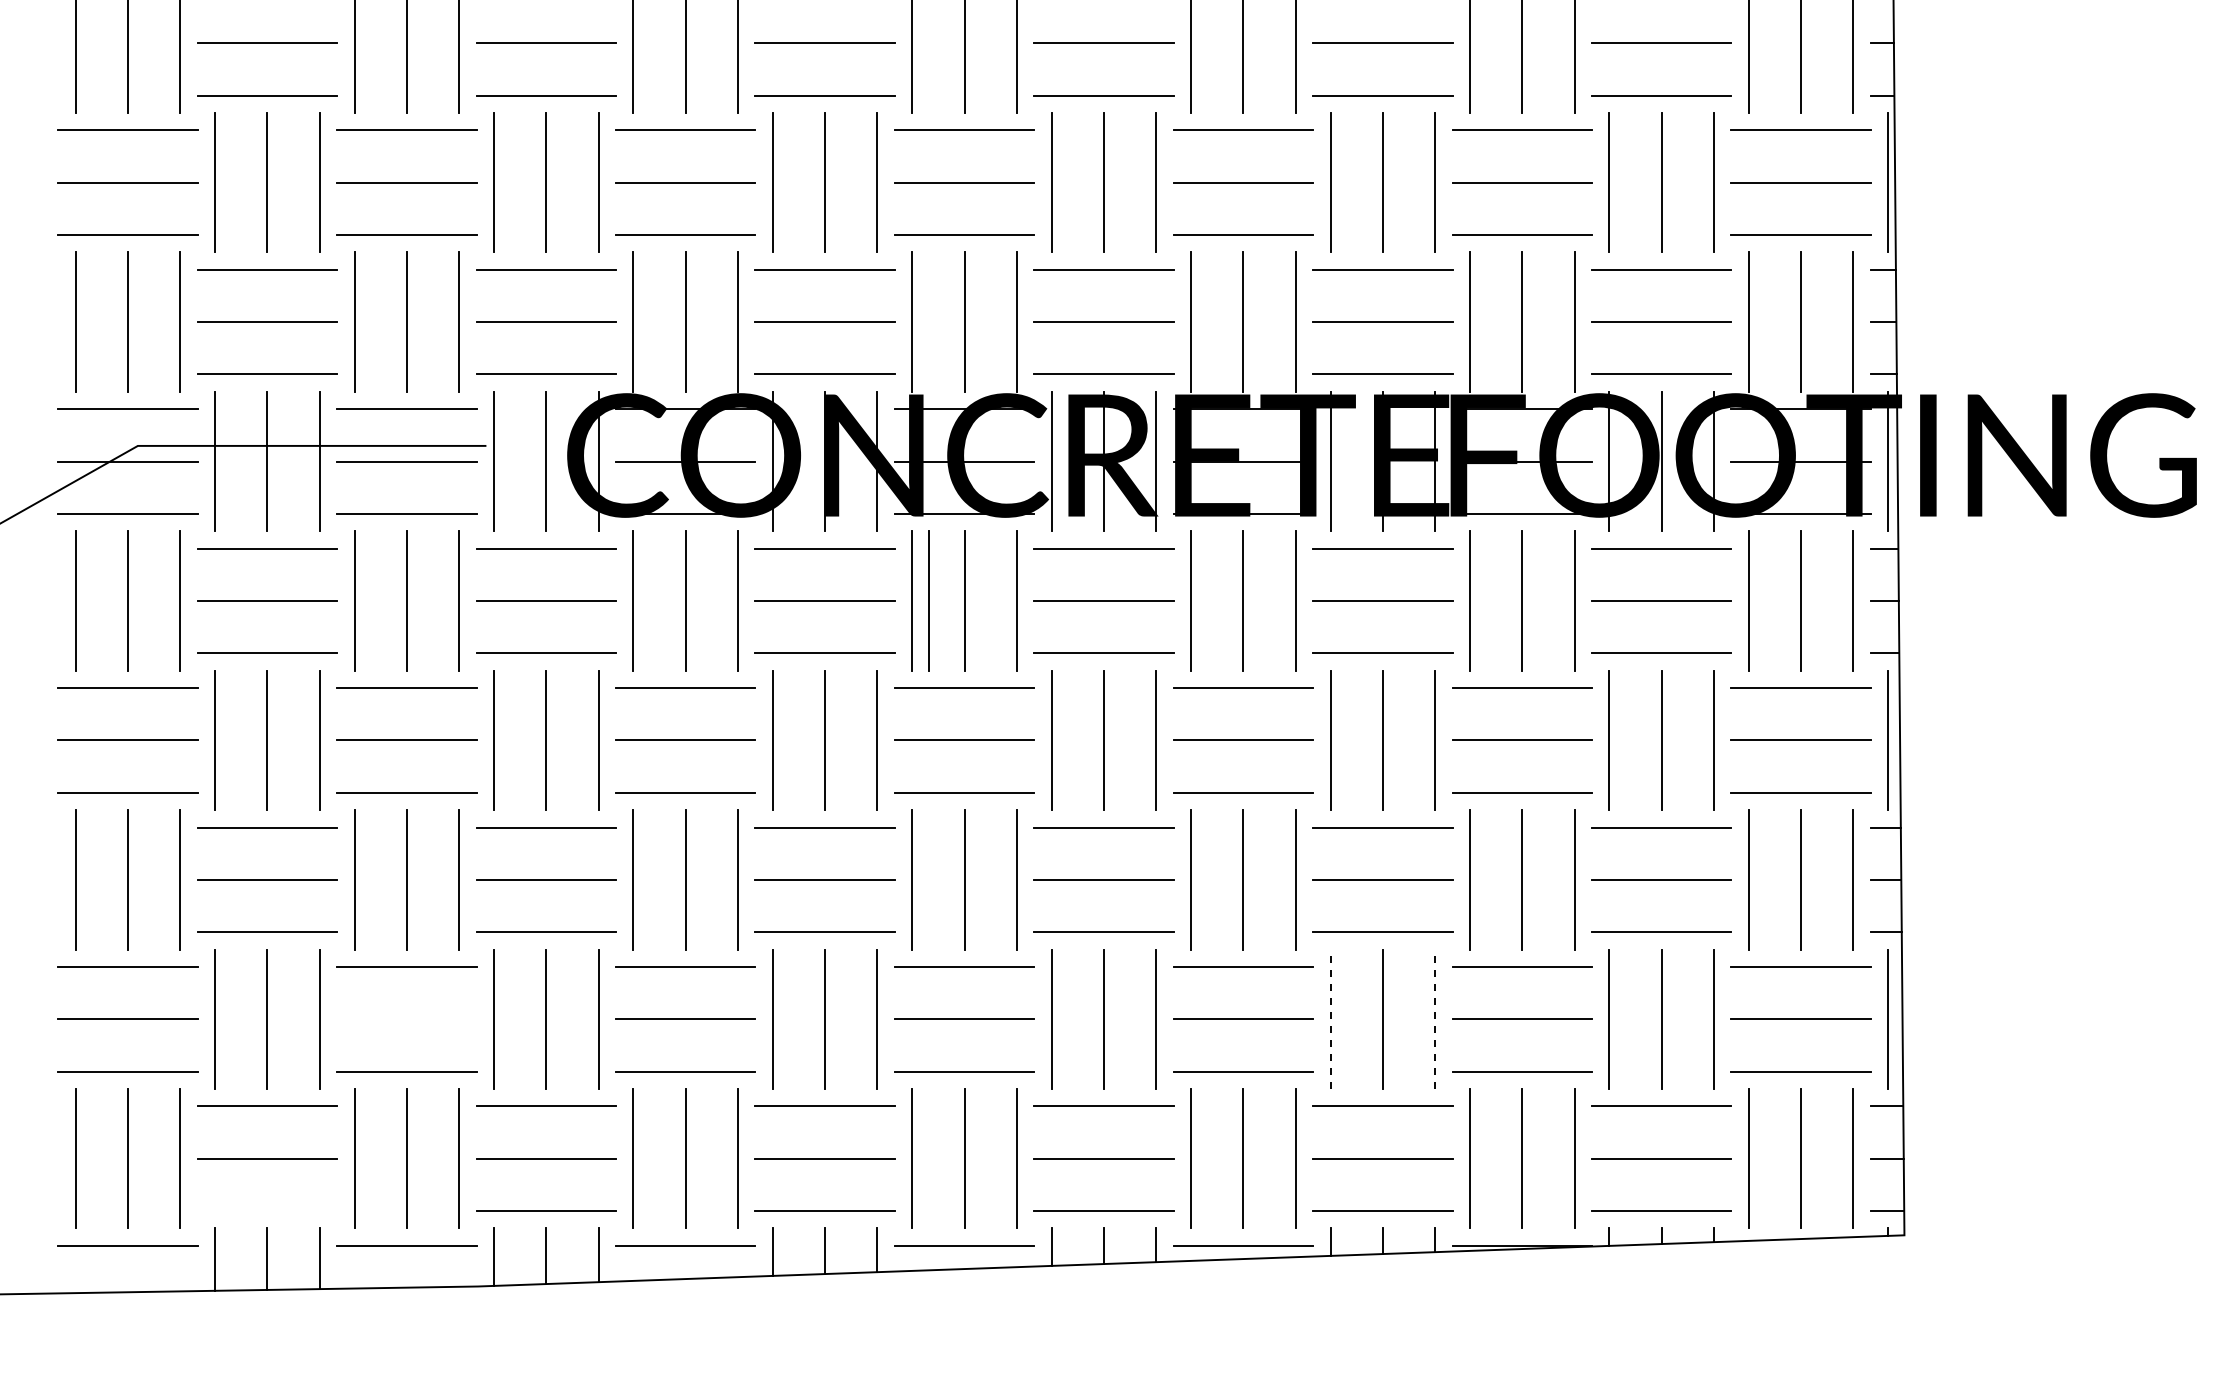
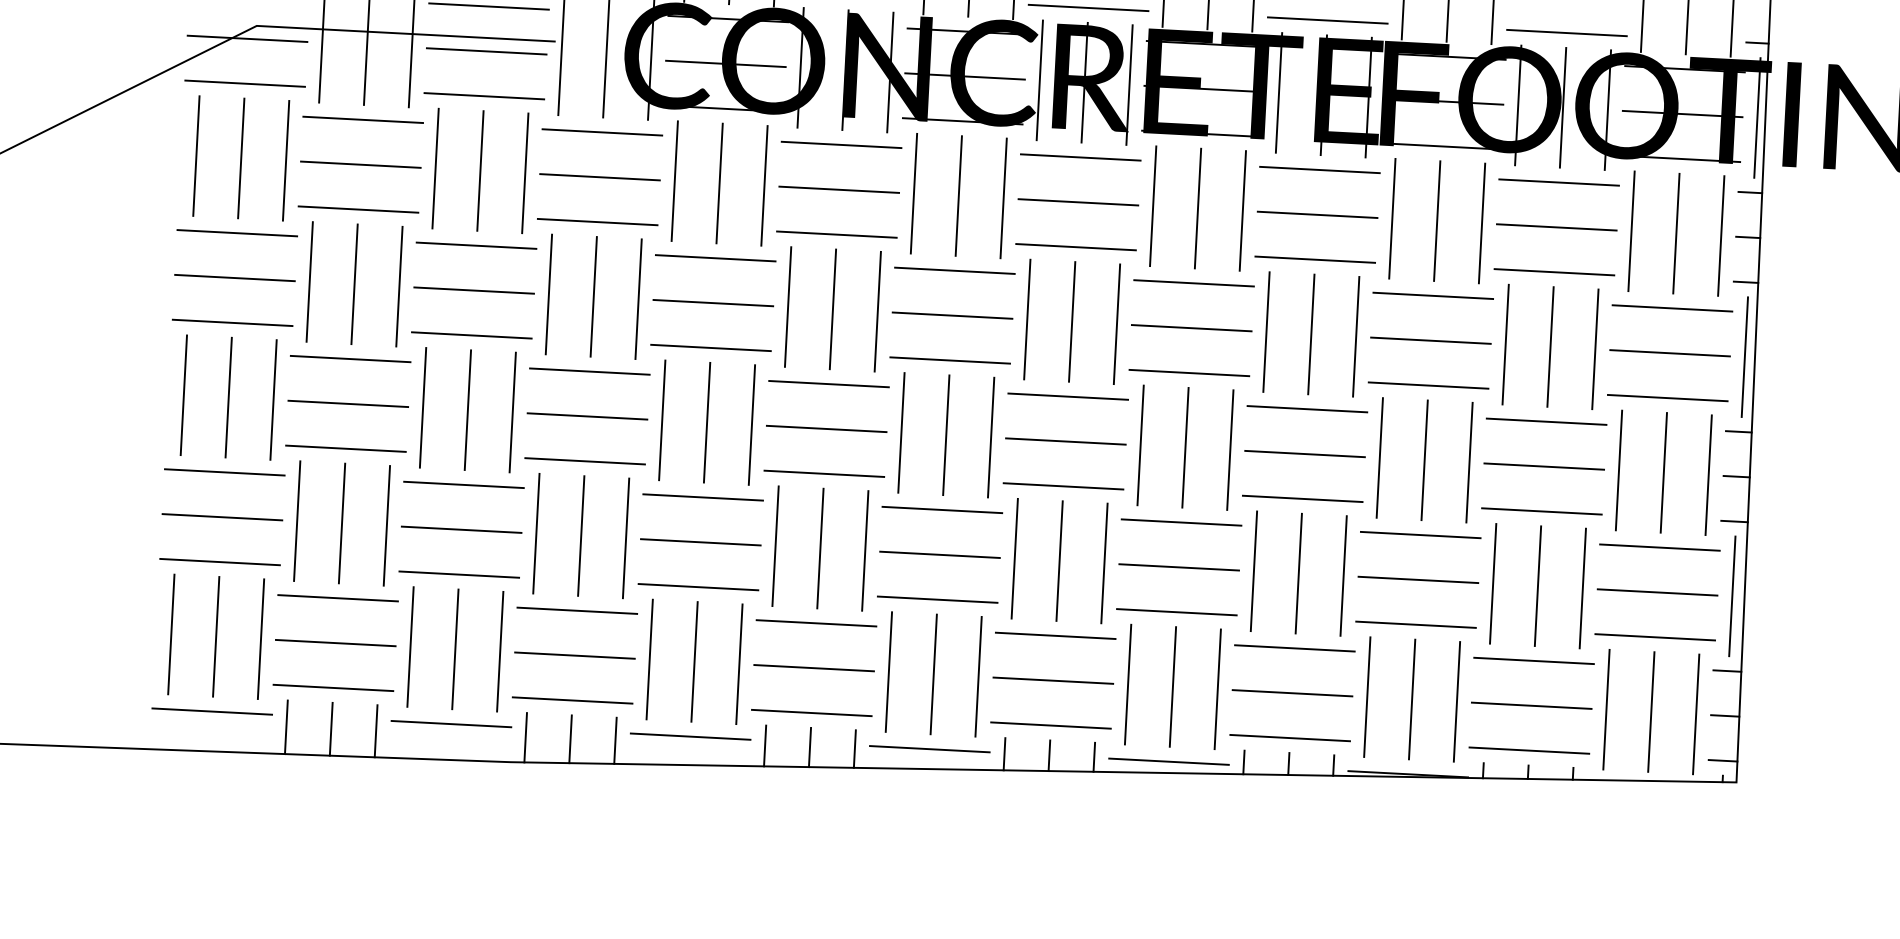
line: (928, 600) -> (927, 194), removed
line: (406, 1019) -> (461, 529), added
line: (1330, 1019) -> (1253, 571), dashed -> solid
line: (1435, 1019) -> (1343, 576), dashed -> solid
line: (267, 1210) -> (333, 687), added

